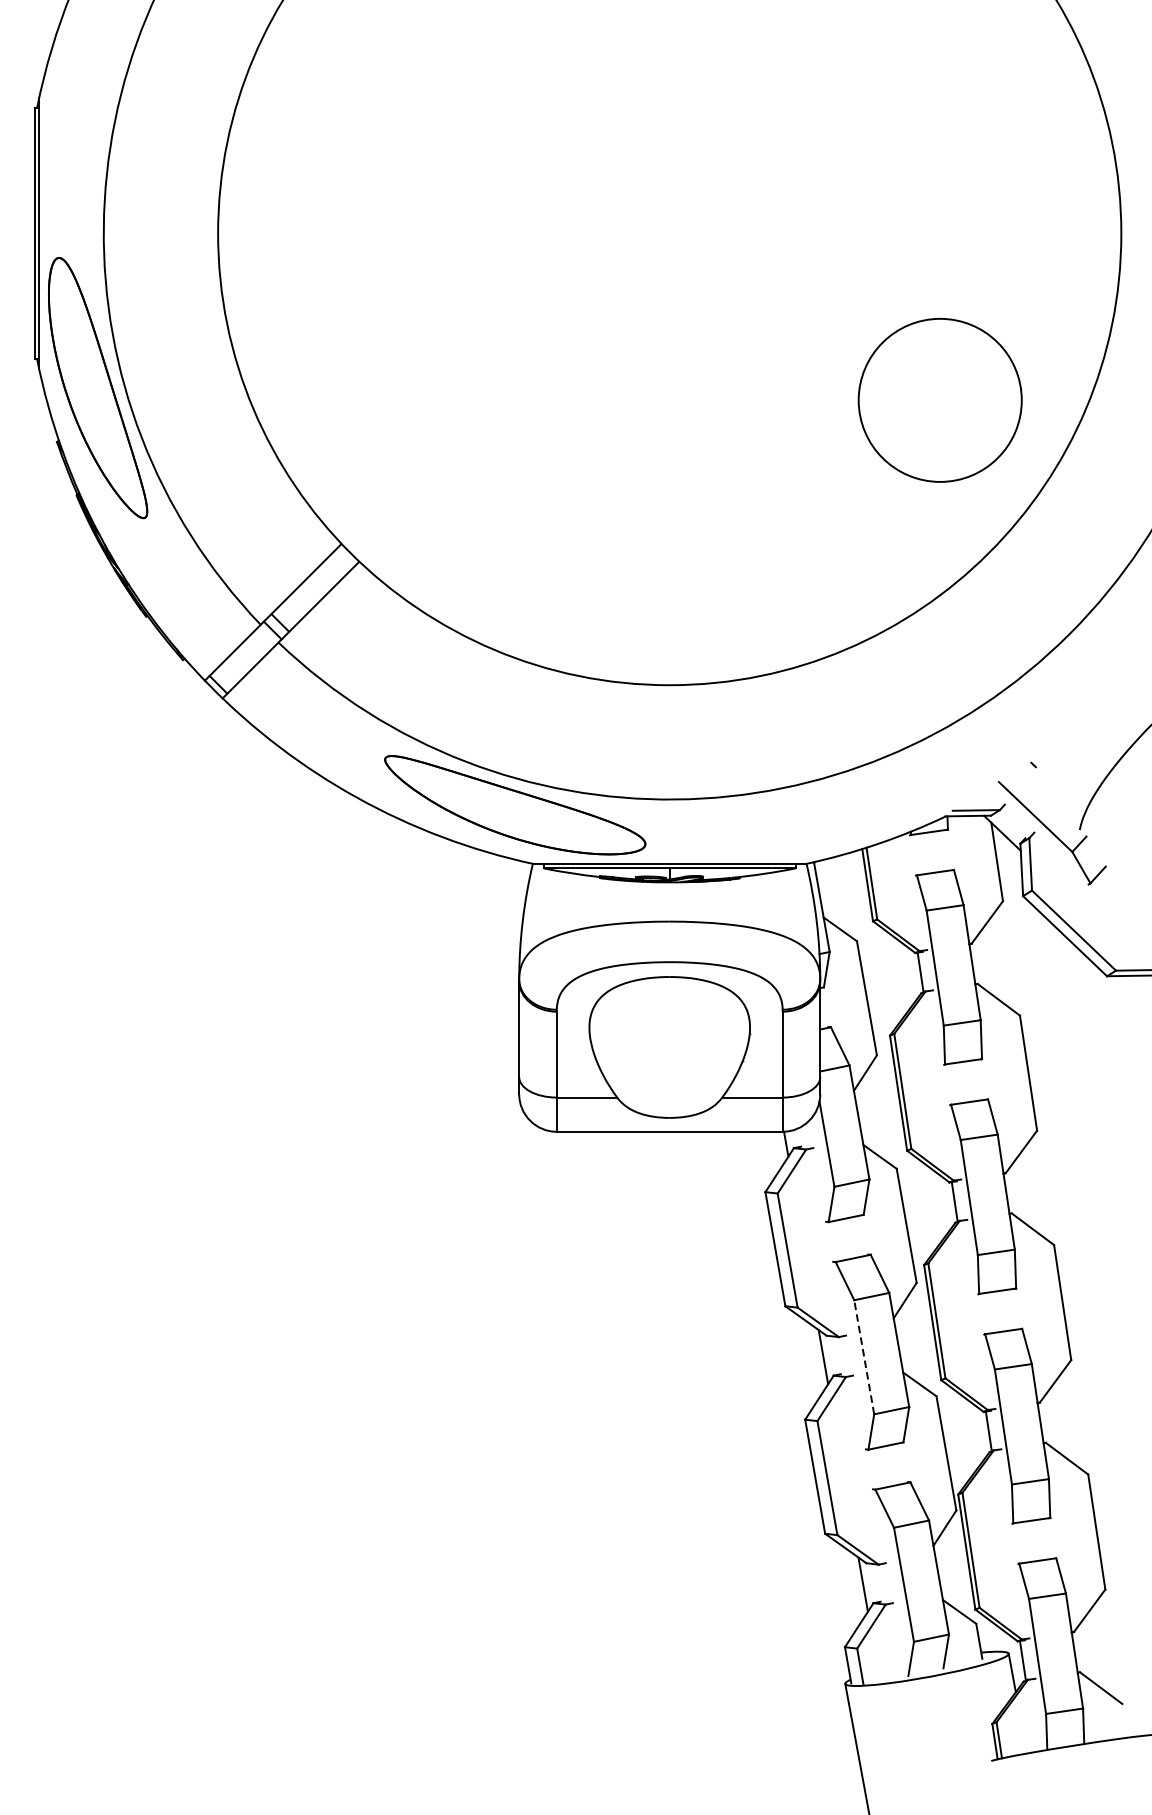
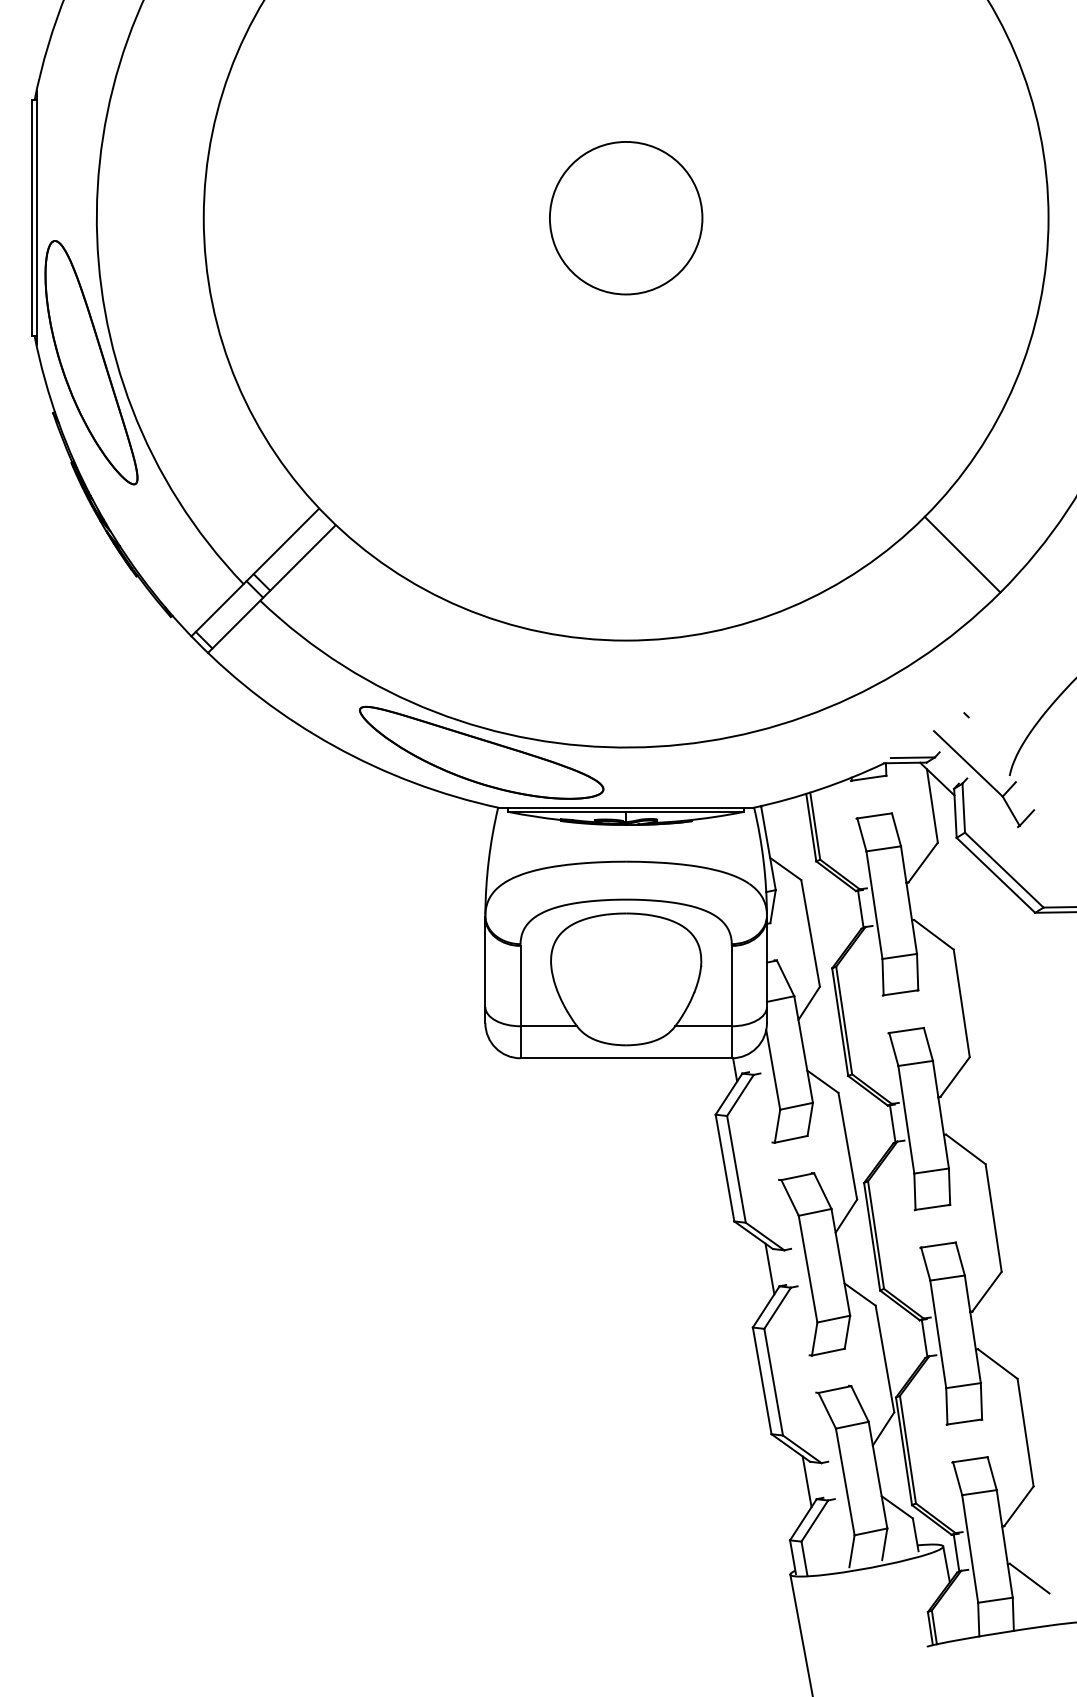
circle: (940, 400) -> (626, 218), moved
line: (1029, 593) -> (962, 554), added
line: (864, 1356) -> (808, 1268), dashed -> solid

